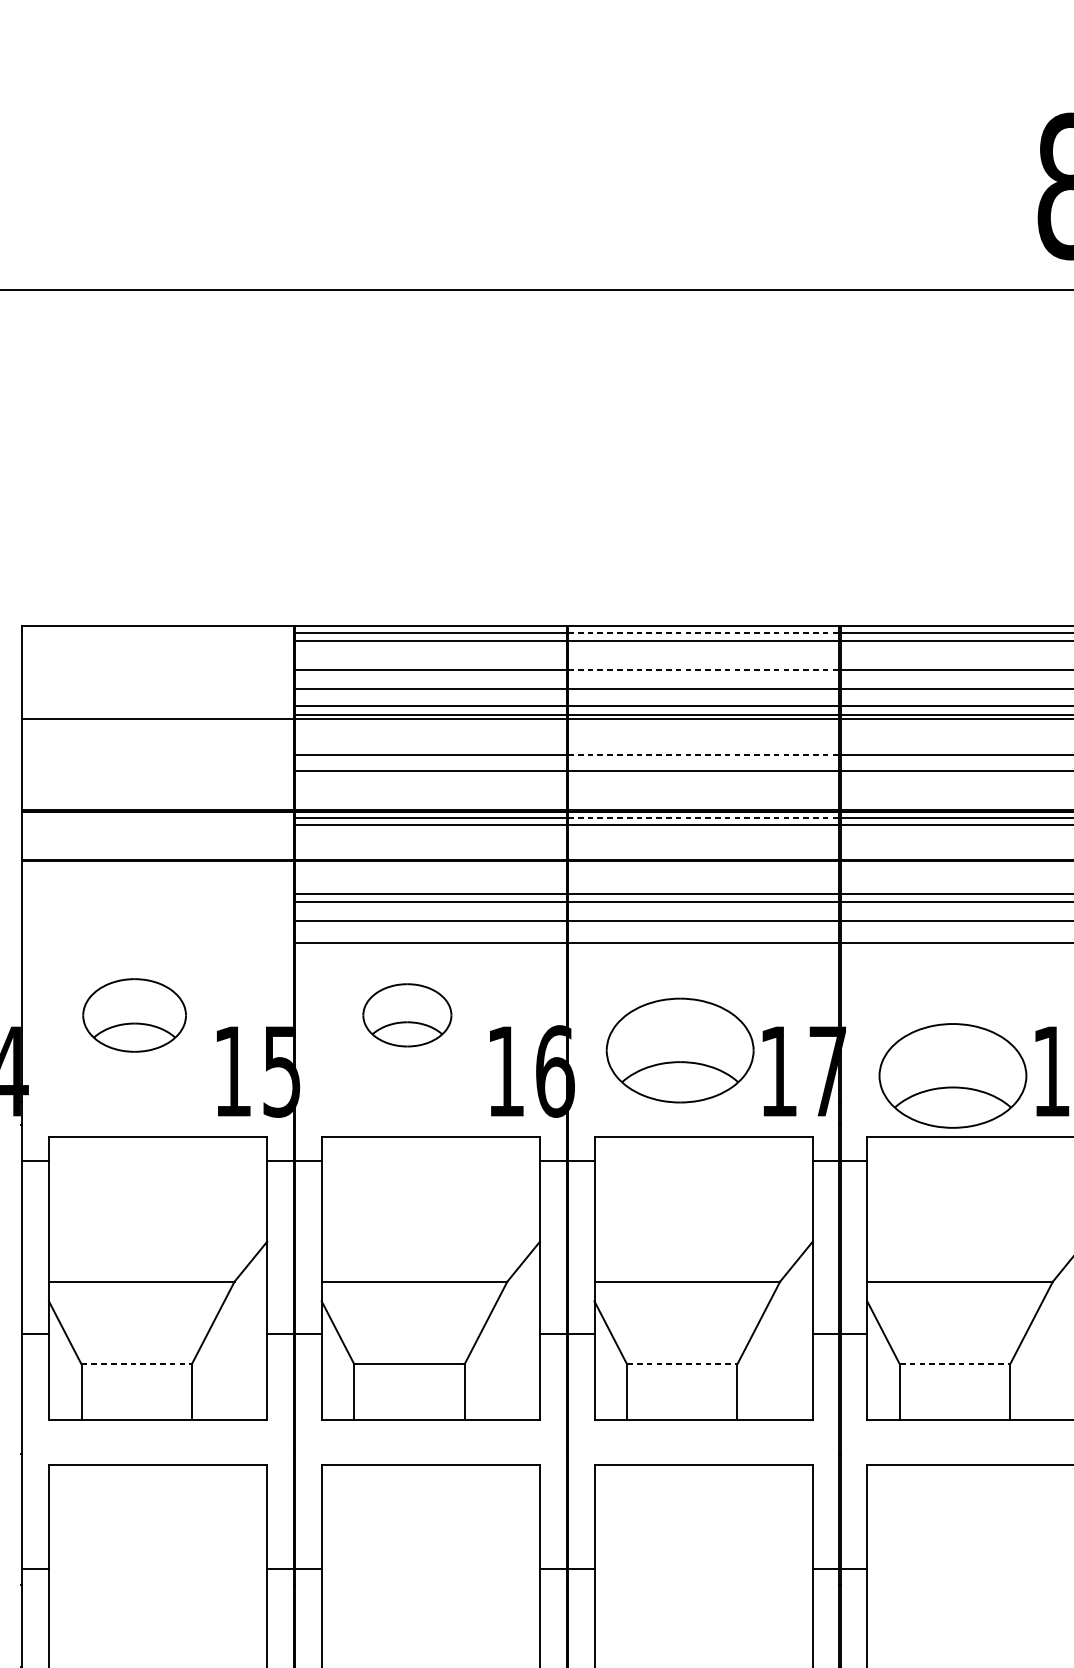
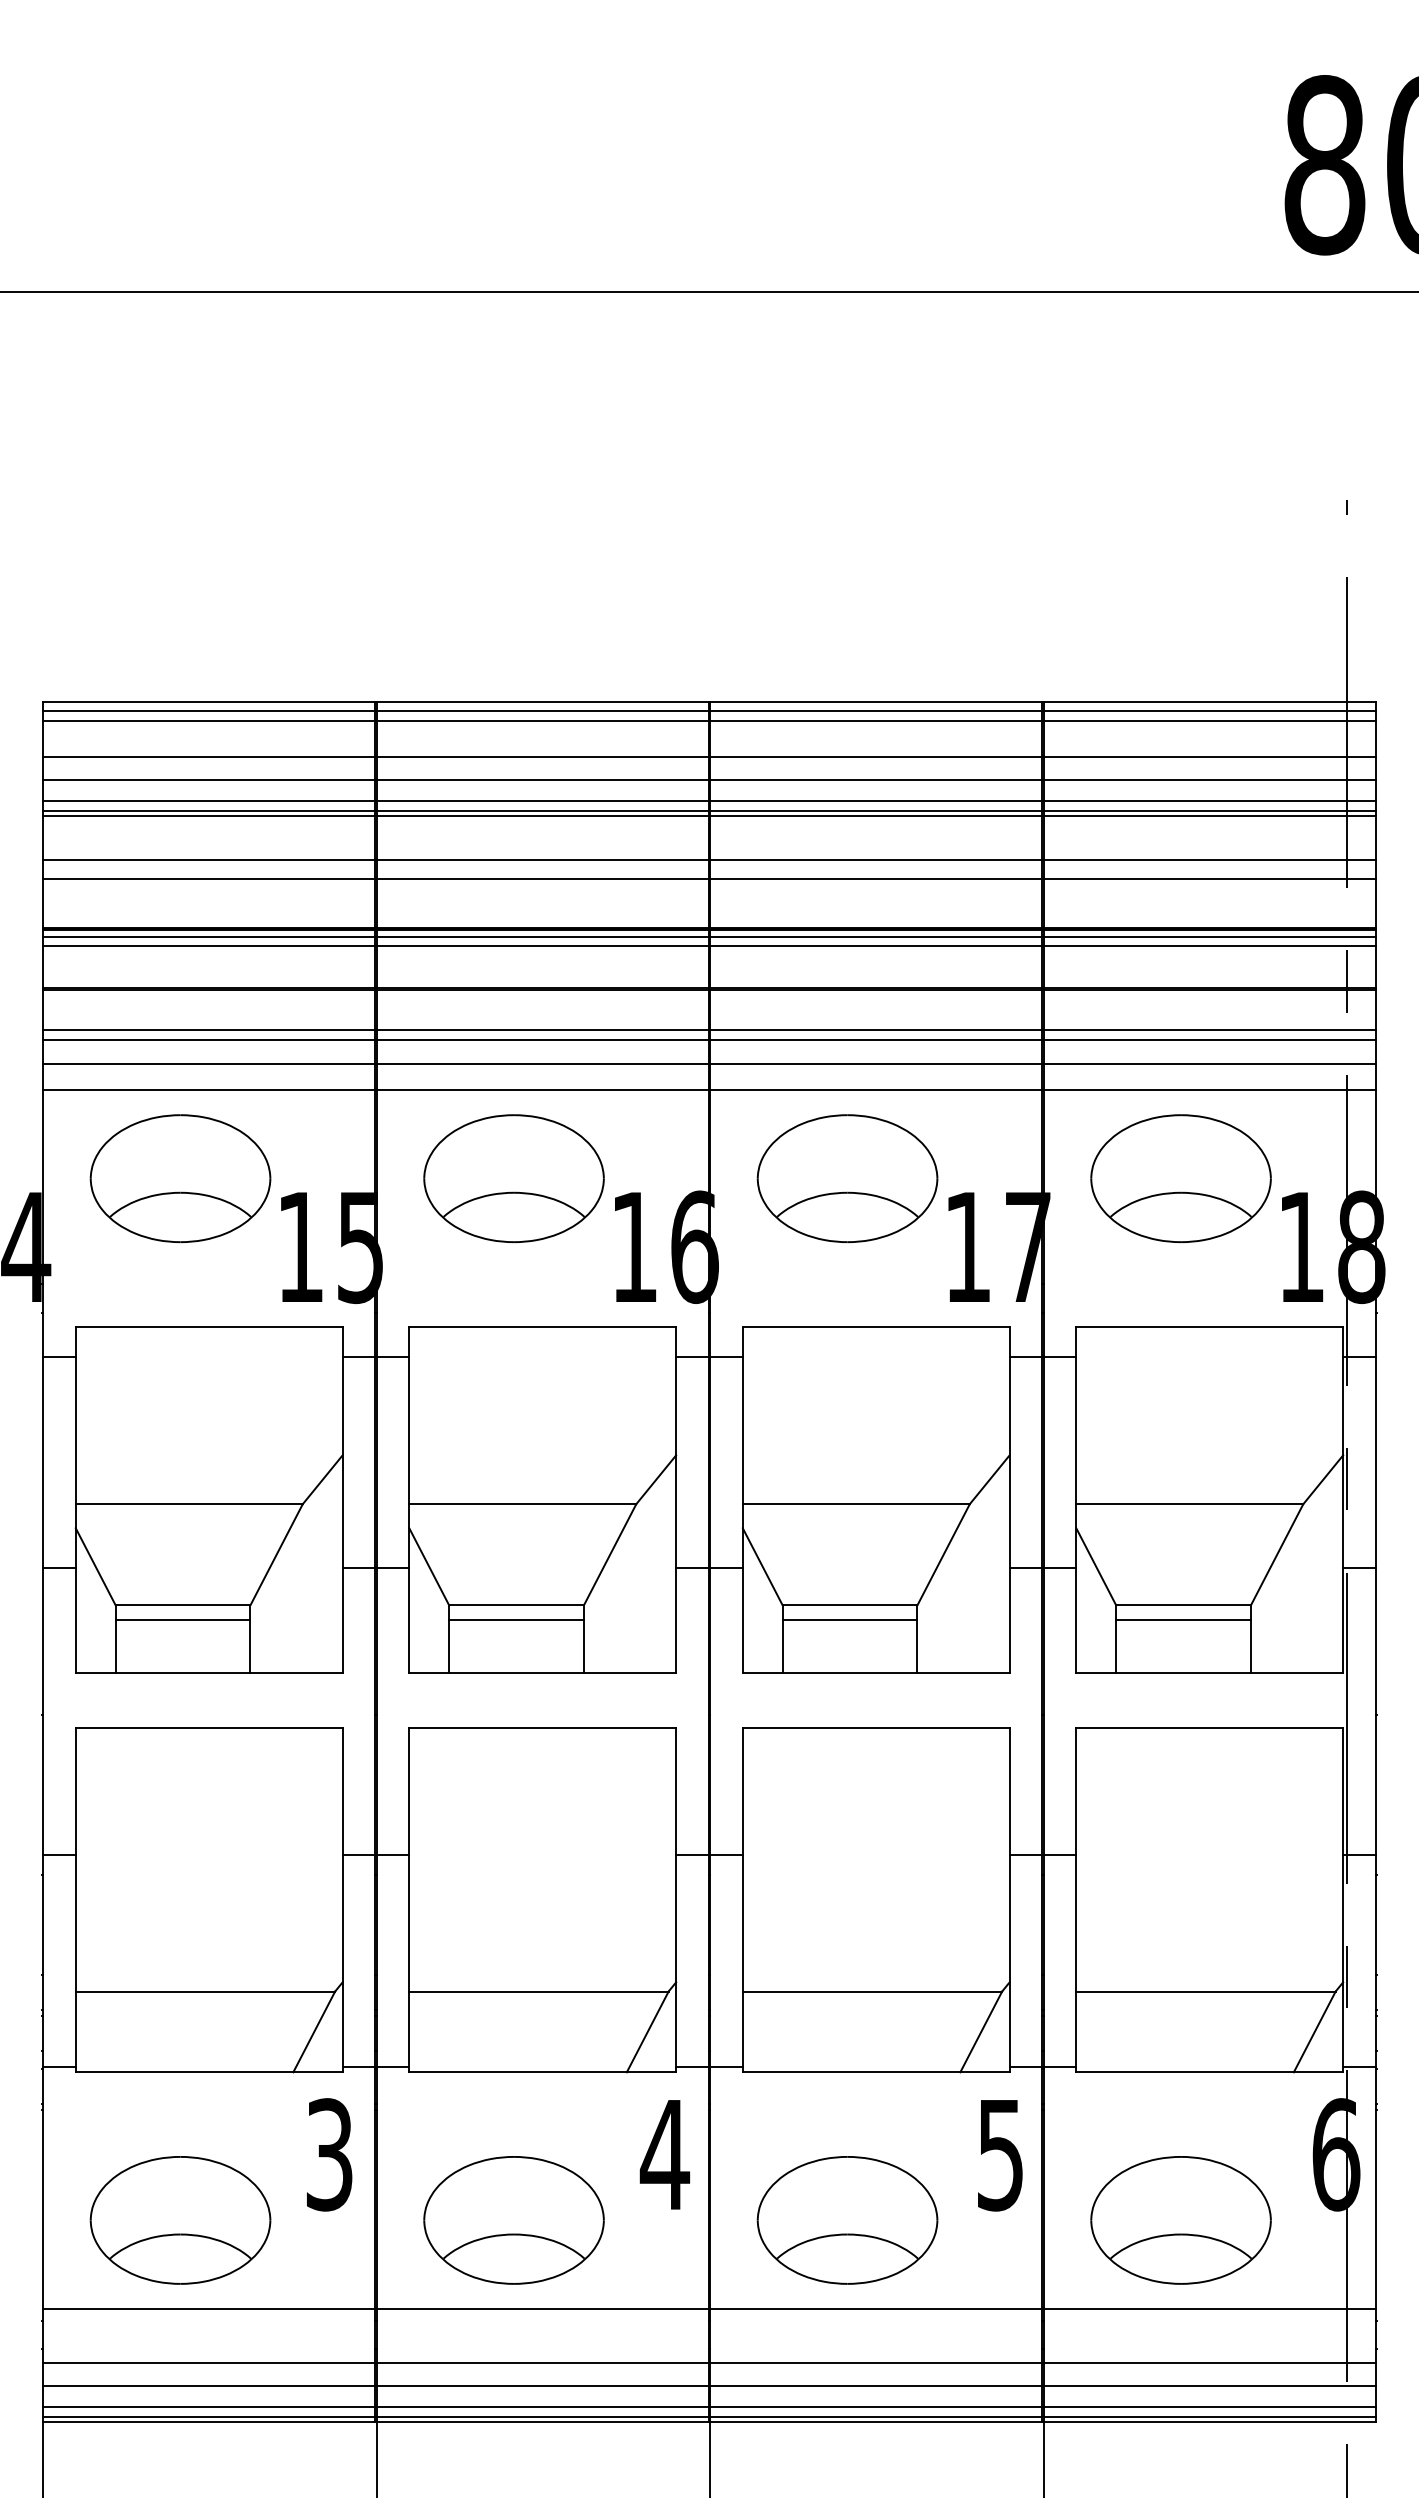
line: (158, 632) -> (209, 710), added
line: (703, 632) -> (876, 710), dashed -> solid
line: (158, 641) -> (209, 721), added
line: (158, 670) -> (209, 756), added
line: (703, 670) -> (876, 756), dashed -> solid
line: (158, 688) -> (209, 779), added
line: (158, 706) -> (209, 800), added
line: (158, 715) -> (209, 811), added
line: (158, 754) -> (209, 859), added
line: (703, 754) -> (876, 859), dashed -> solid
line: (158, 770) -> (209, 879), added
line: (158, 818) -> (209, 937), added
line: (703, 818) -> (876, 937), dashed -> solid
line: (158, 824) -> (209, 945), added
line: (158, 894) -> (209, 1030), added
line: (158, 901) -> (209, 1039), added
line: (158, 921) -> (209, 1063), added
line: (158, 943) -> (209, 1090), added
part: (134, 1015) -> (180, 1178), size x1.43
part: (406, 1015) -> (513, 1178), size x1.67
part: (680, 1050) -> (847, 1178), moved
part: (952, 1075) -> (1180, 1178), moved
line: (137, 1364) -> (183, 1605), dashed -> solid
line: (682, 1364) -> (850, 1605), dashed -> solid
line: (955, 1364) -> (1184, 1605), dashed -> solid
line: (136, 1375) -> (182, 1619), added
line: (409, 1375) -> (516, 1619), added
line: (681, 1375) -> (849, 1619), added
line: (954, 1375) -> (1183, 1619), added

